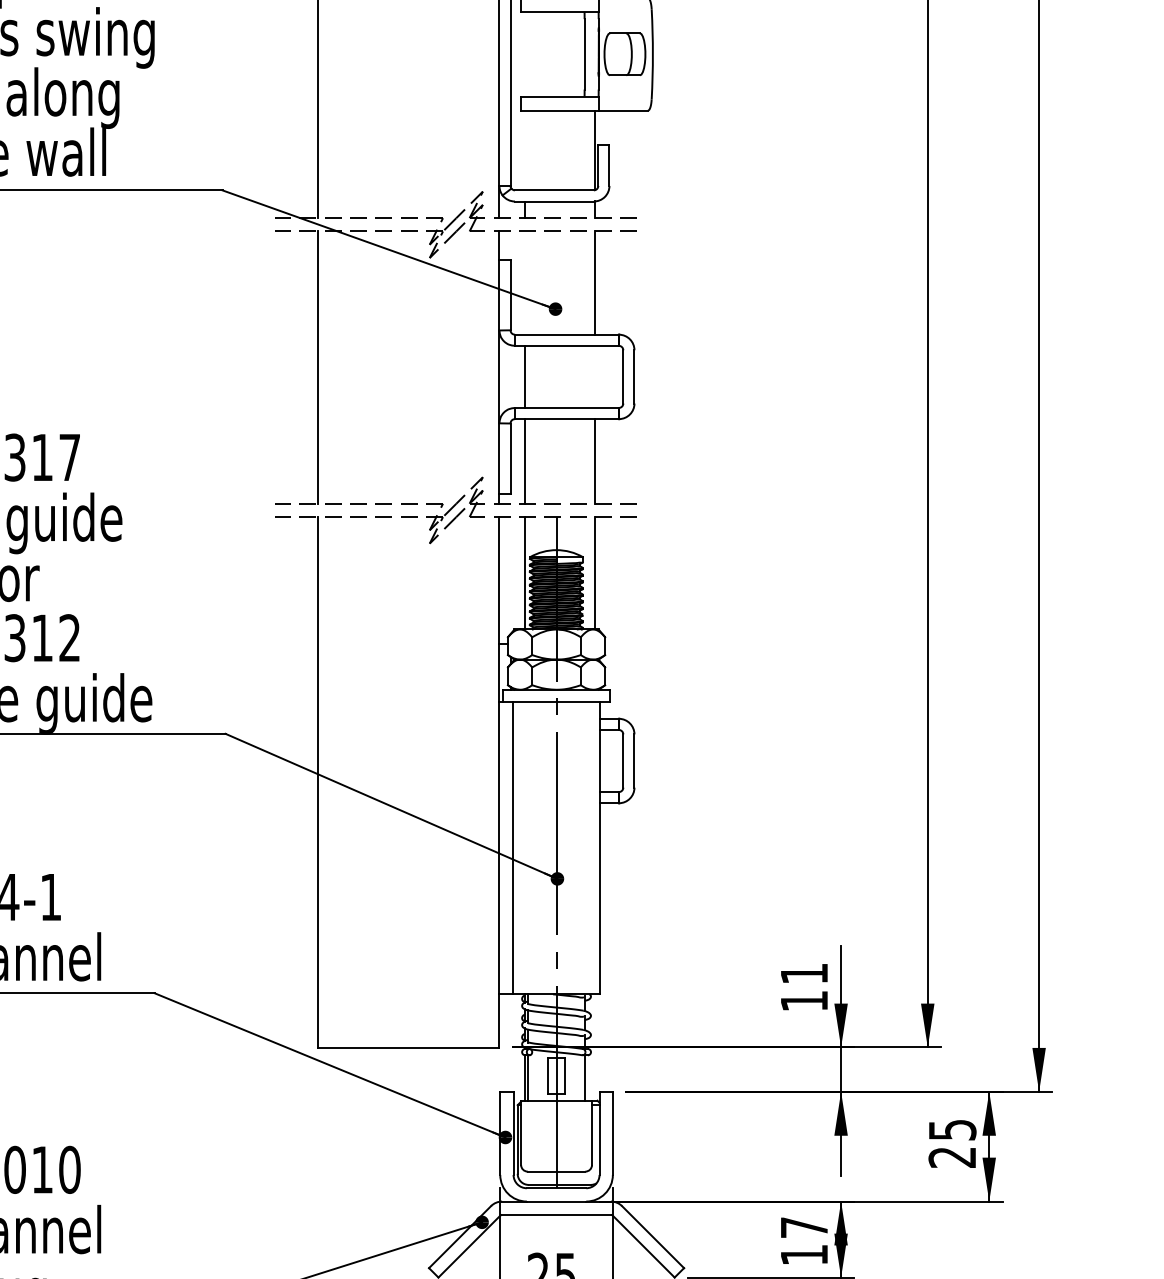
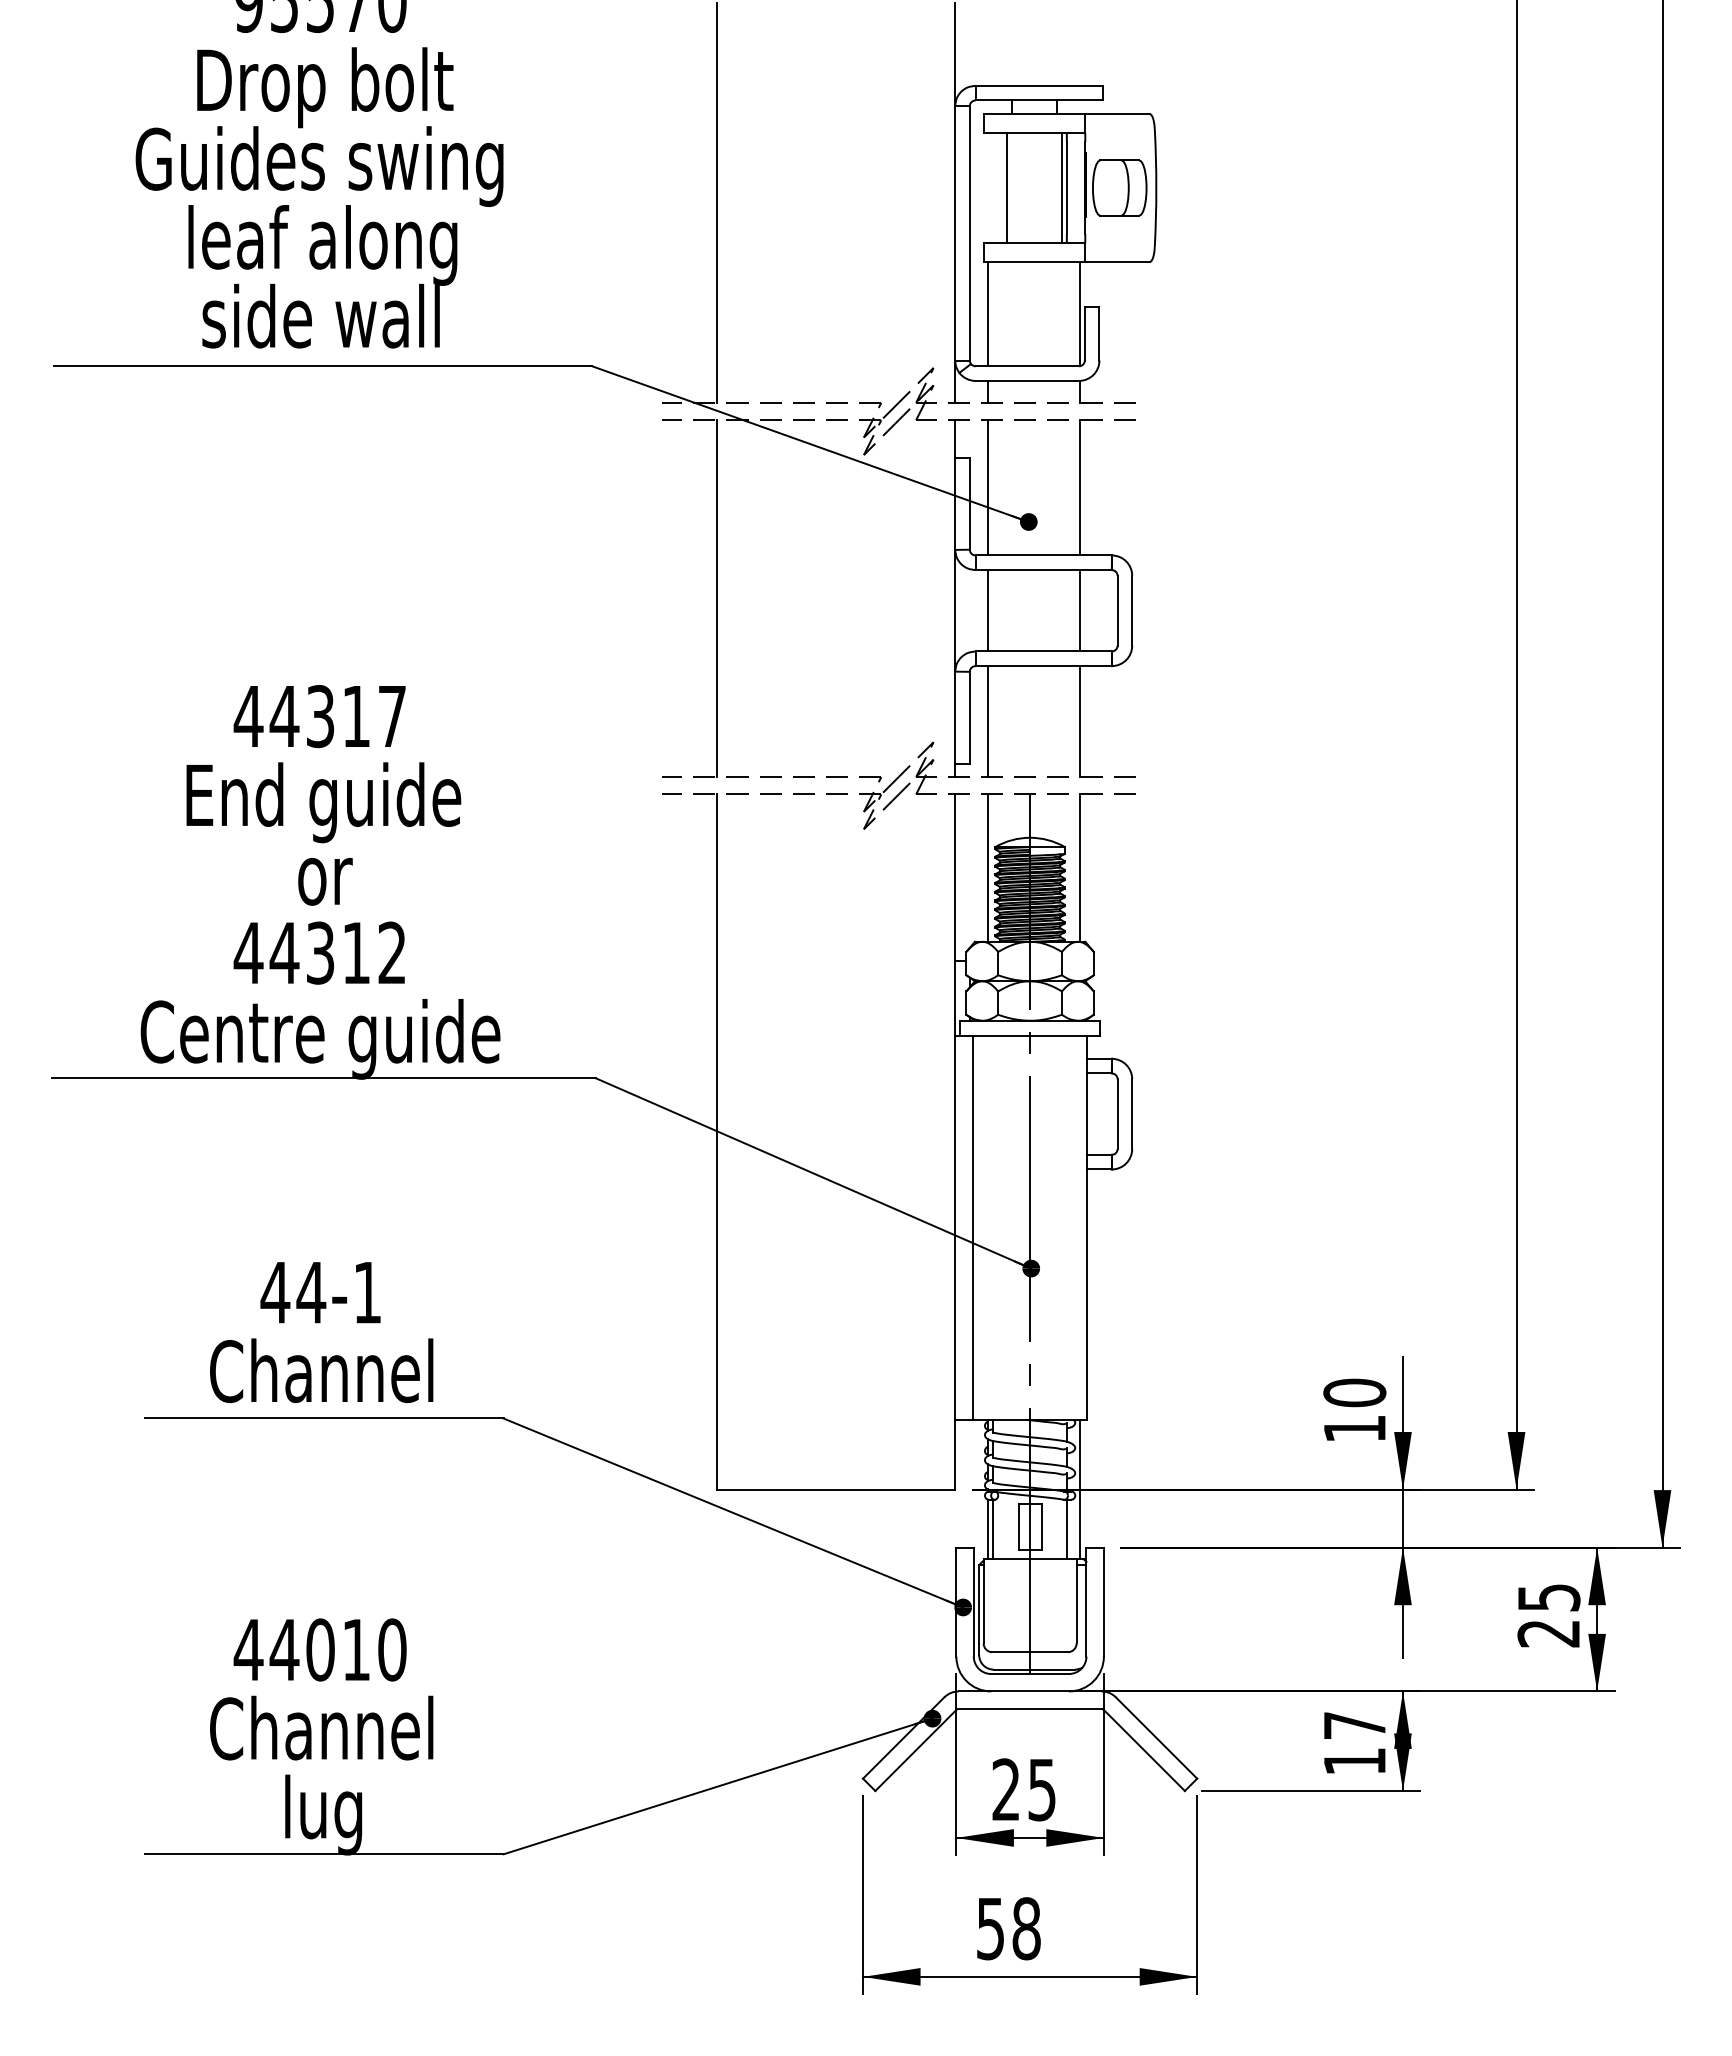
line: (538, 53) -> (1006, 187), added
line: (580, 53) -> (1061, 187), added
line: (524, 150) -> (988, 313), added
line: (524, 282) -> (988, 487), added
line: (595, 376) -> (1080, 610), added
text: (804, 973) -> (1354, 1392), 11 -> 10
line: (595, 1047) -> (1080, 1489), added

